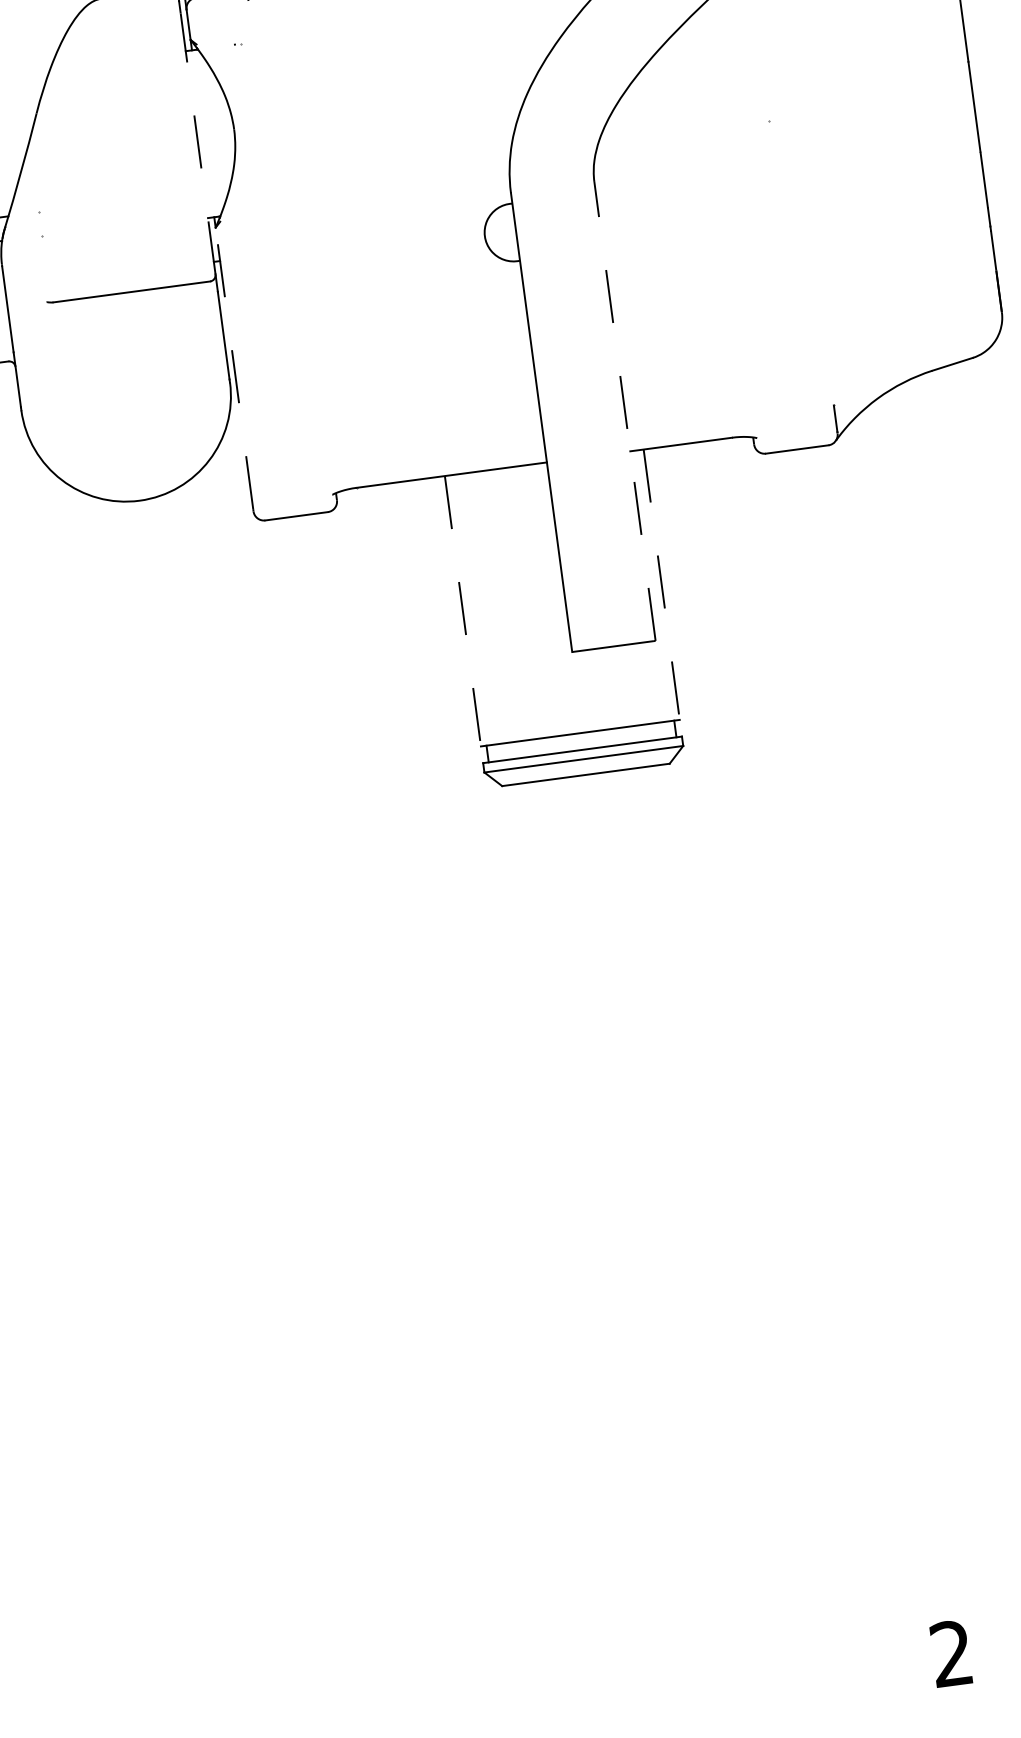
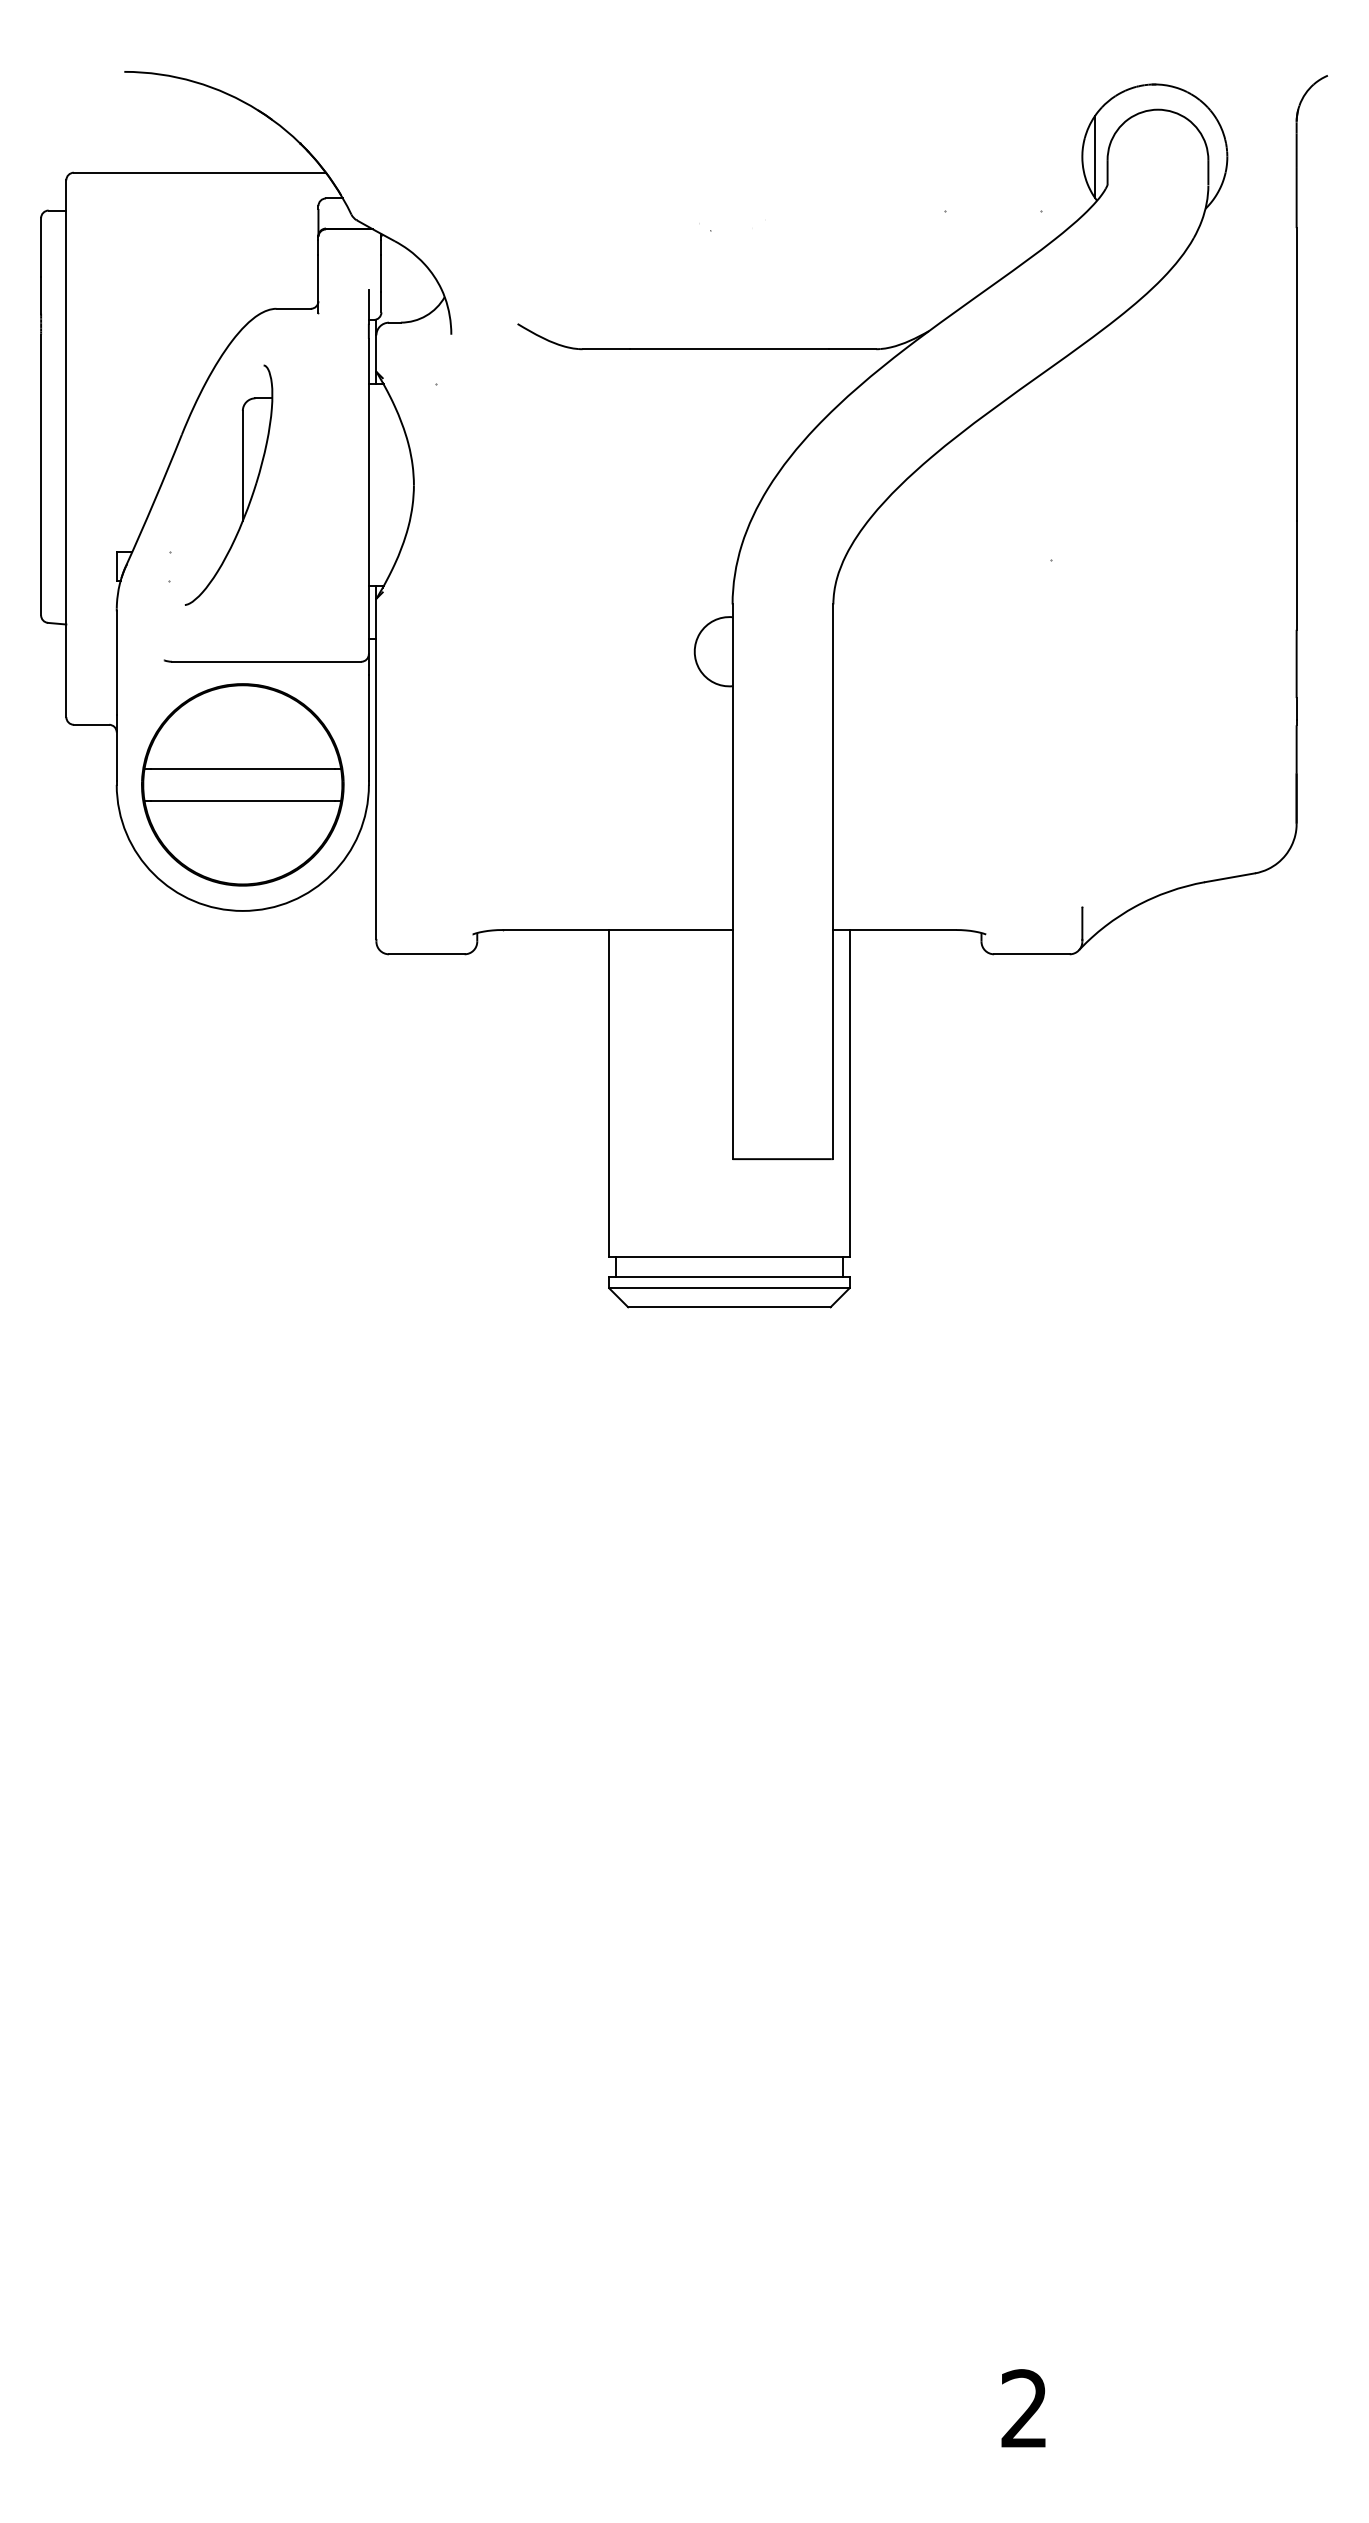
line: (197, 143) -> (368, 496), dashed -> solid
part: (92, 147) -> (242, 484), added
line: (234, 368) -> (376, 768), dashed -> solid
part: (125, 396) -> (242, 784), added
line: (625, 411) -> (833, 881), dashed -> solid
line: (661, 584) -> (849, 1093), dashed -> solid
line: (463, 611) -> (609, 1093), dashed -> solid

